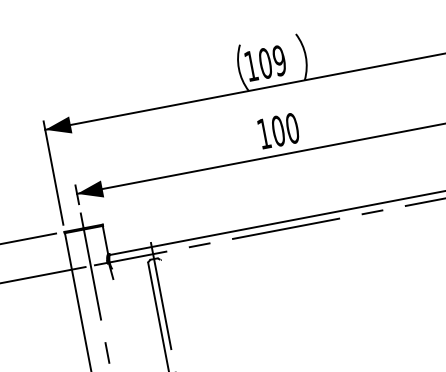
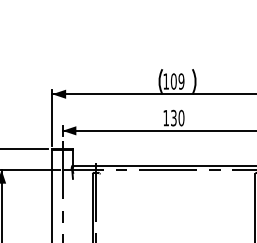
text: (277, 131) -> (173, 118), 100 -> 130

